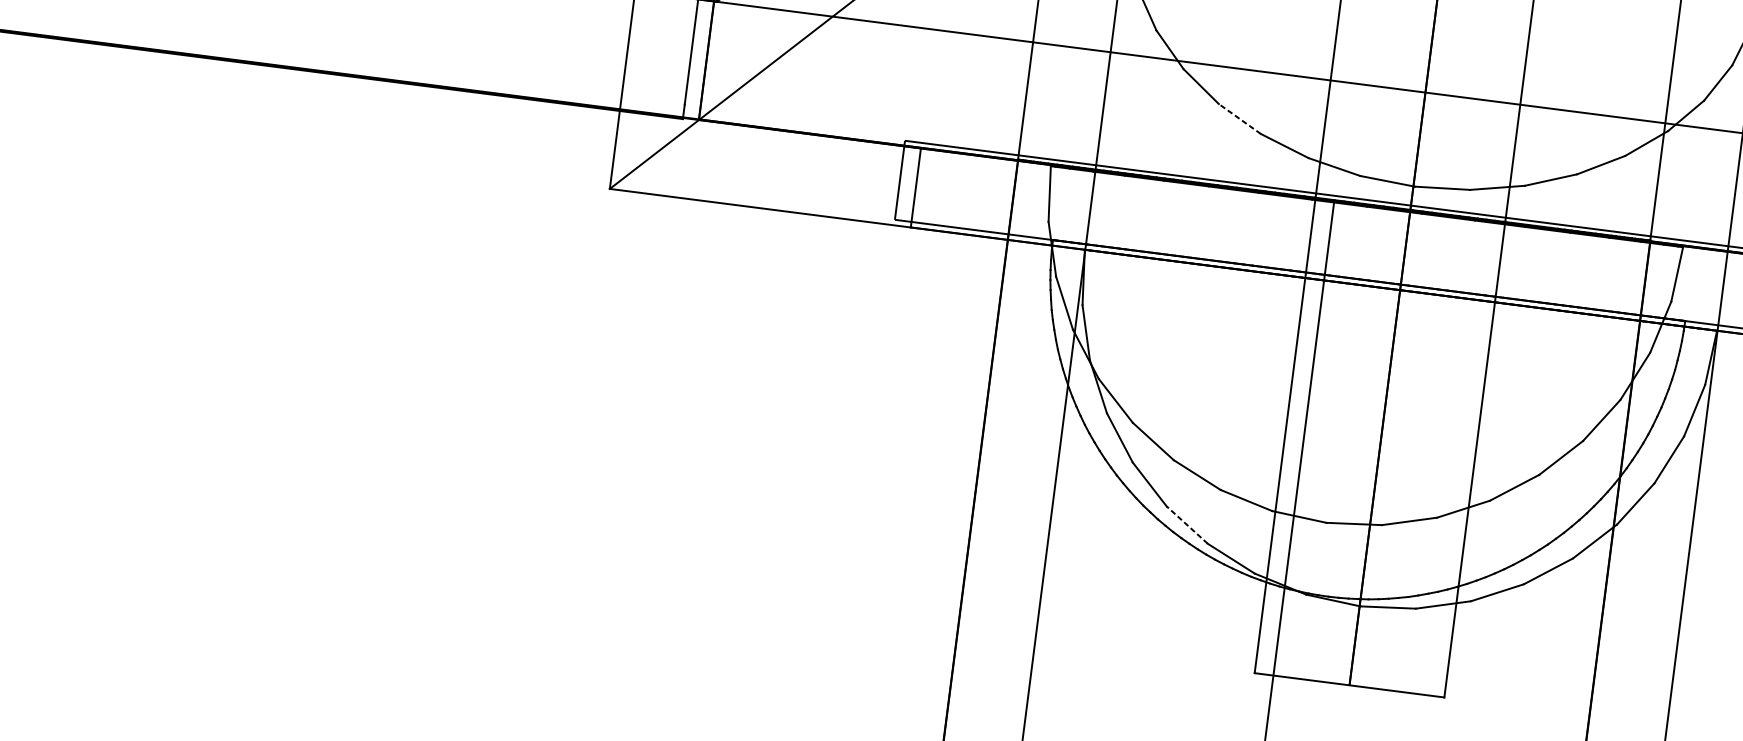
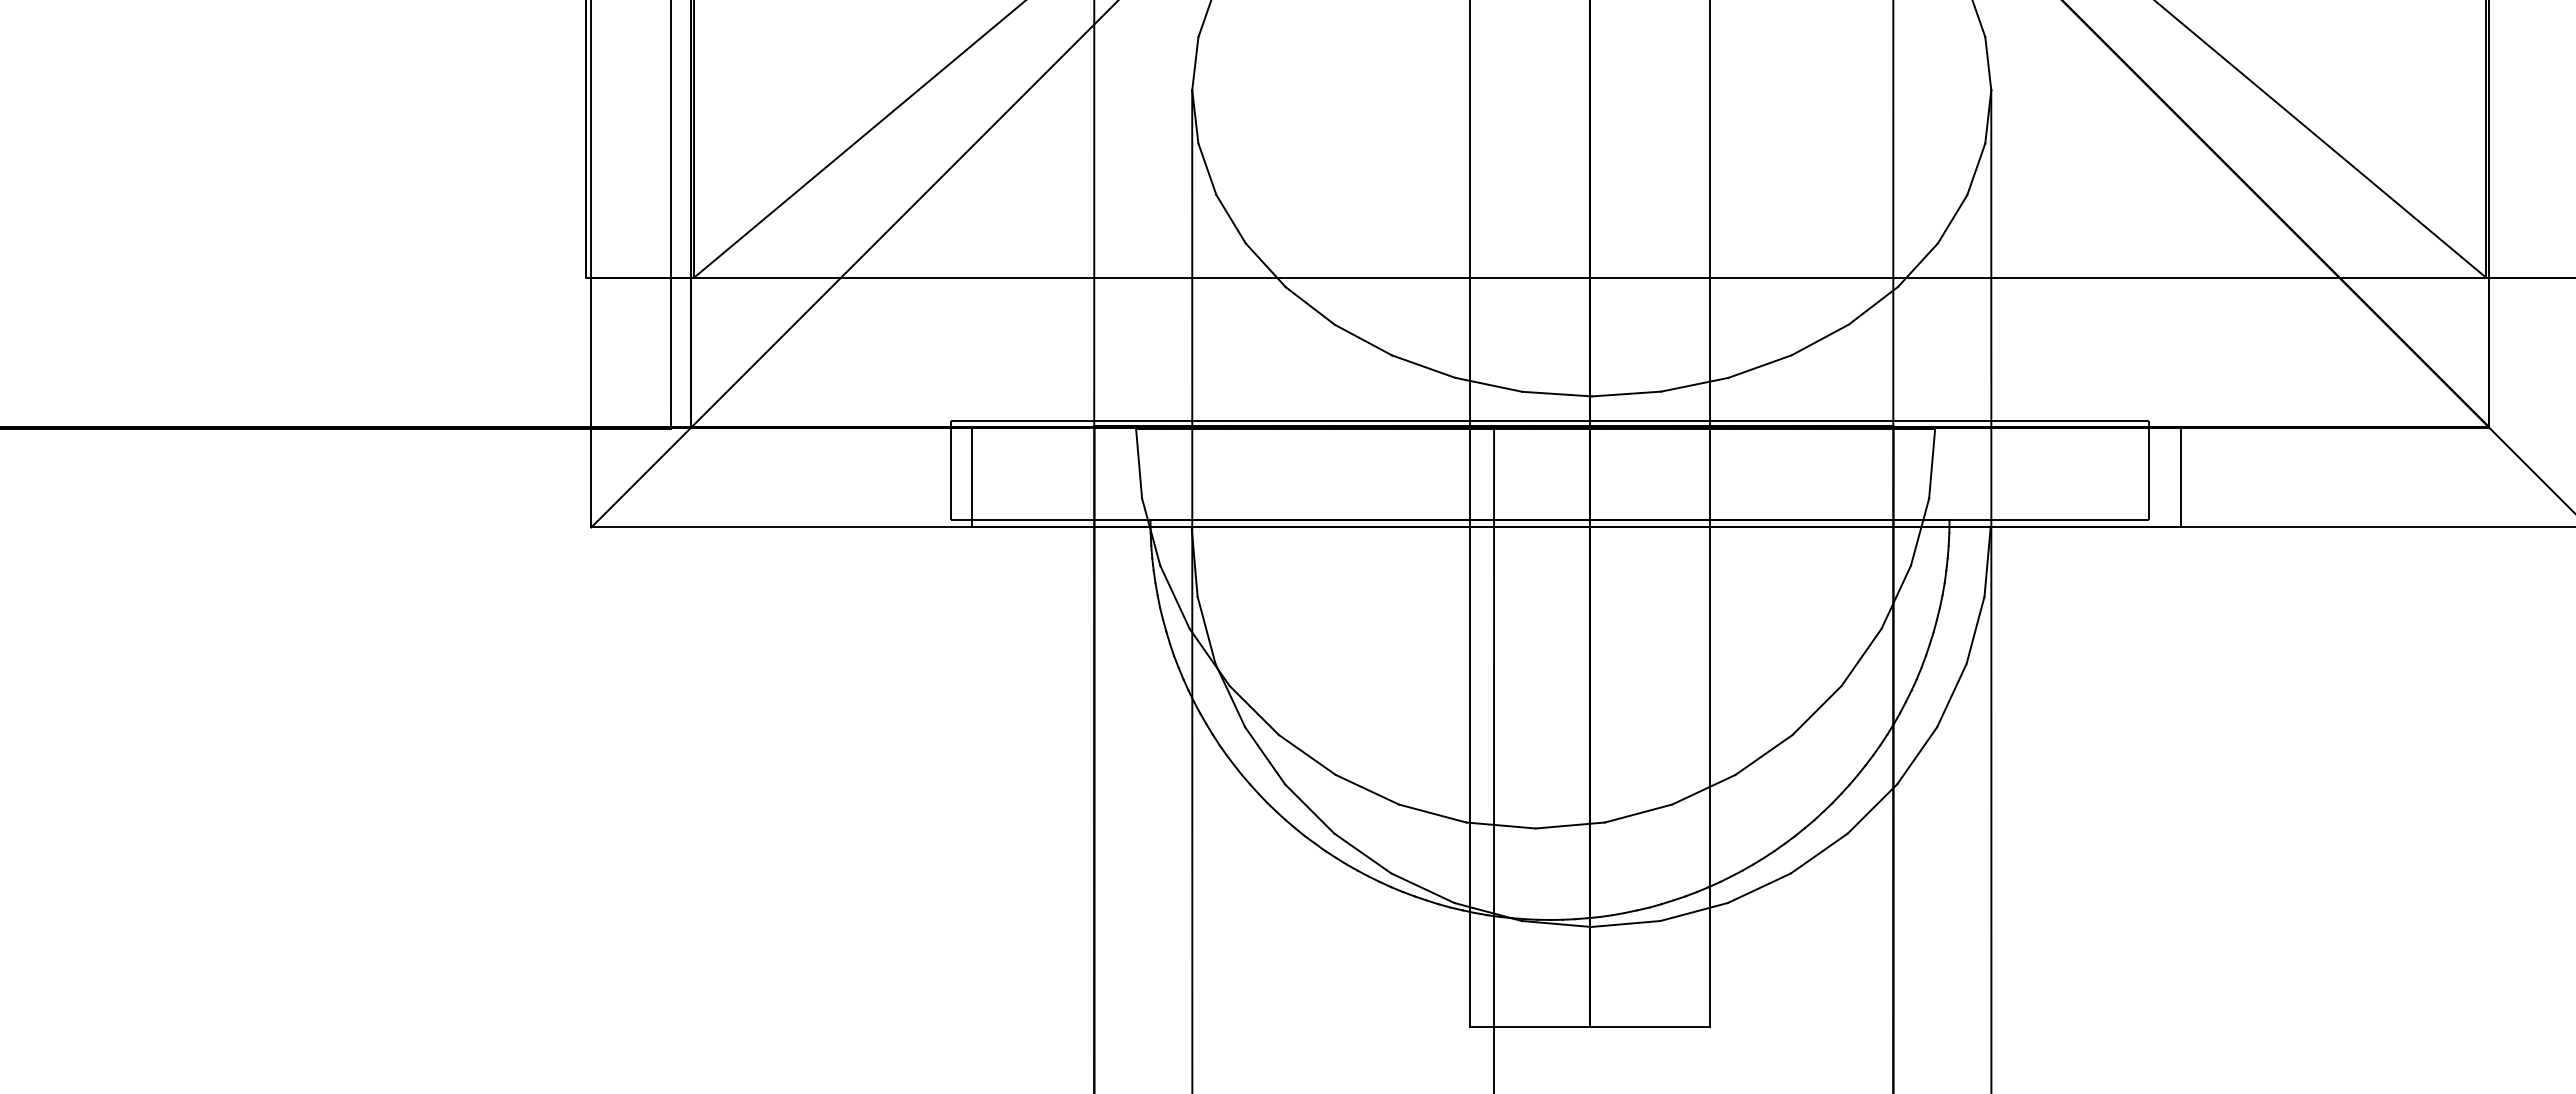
line: (1239, 118) -> (1363, 339), dashed -> solid
line: (1186, 525) -> (1362, 853), dashed -> solid

